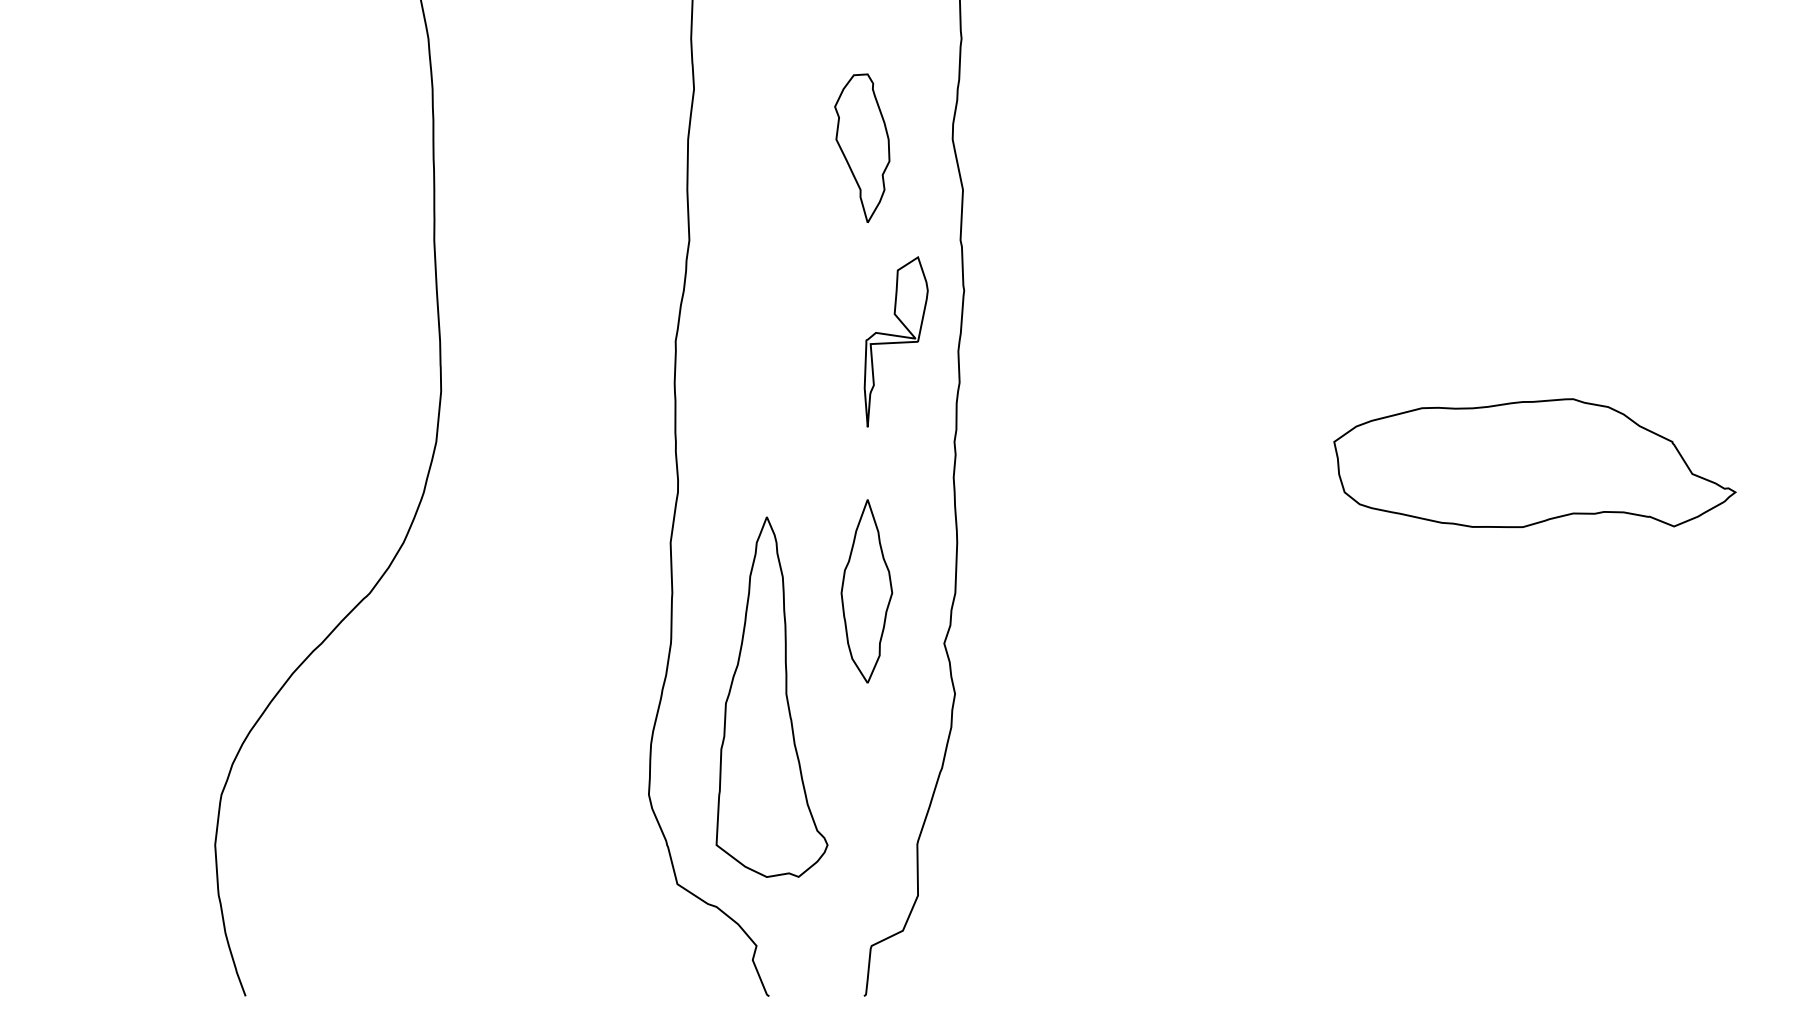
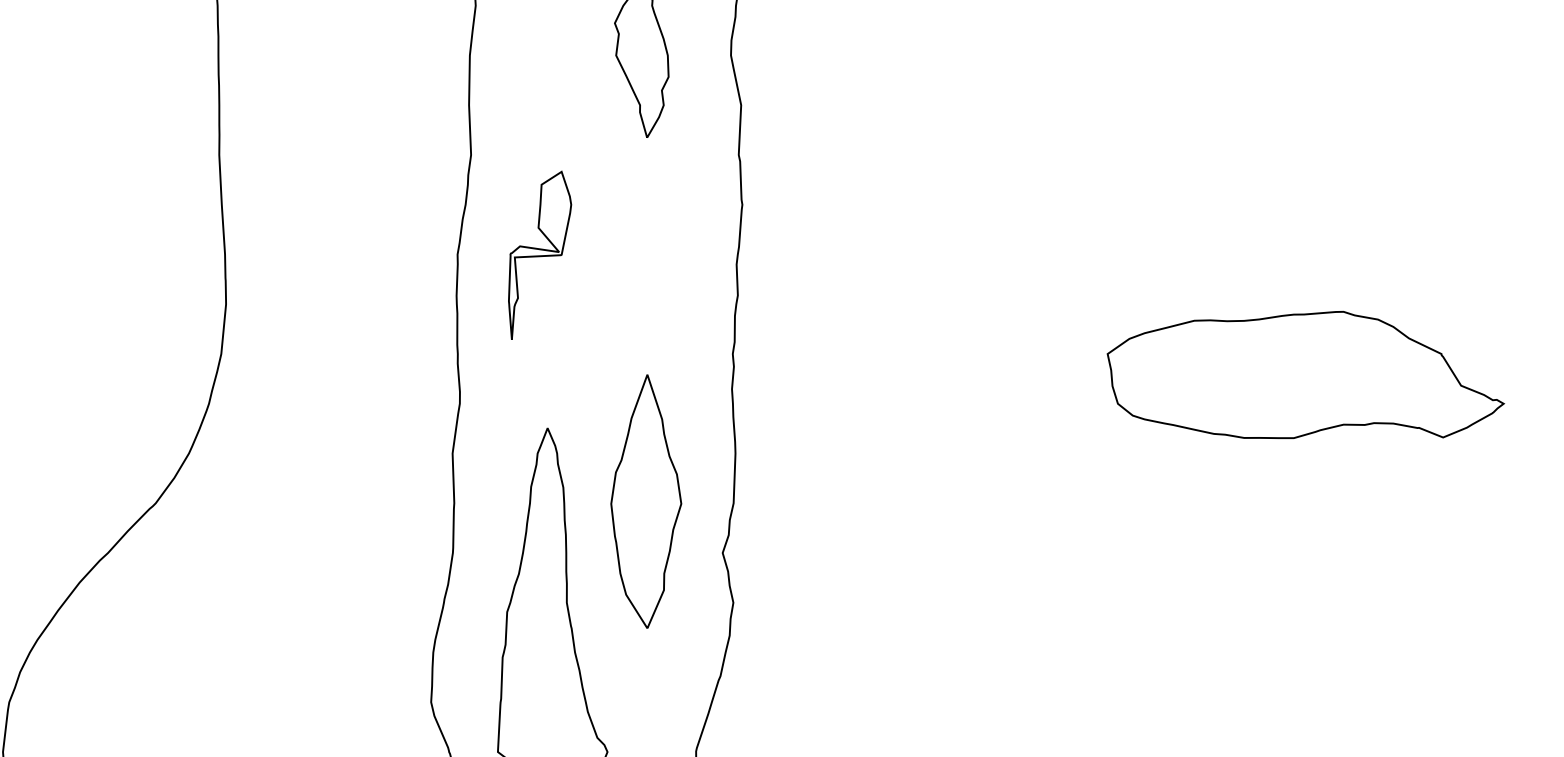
part: (895, 341) -> (539, 254), moved
part: (866, 591) -> (645, 501), size x1.4

